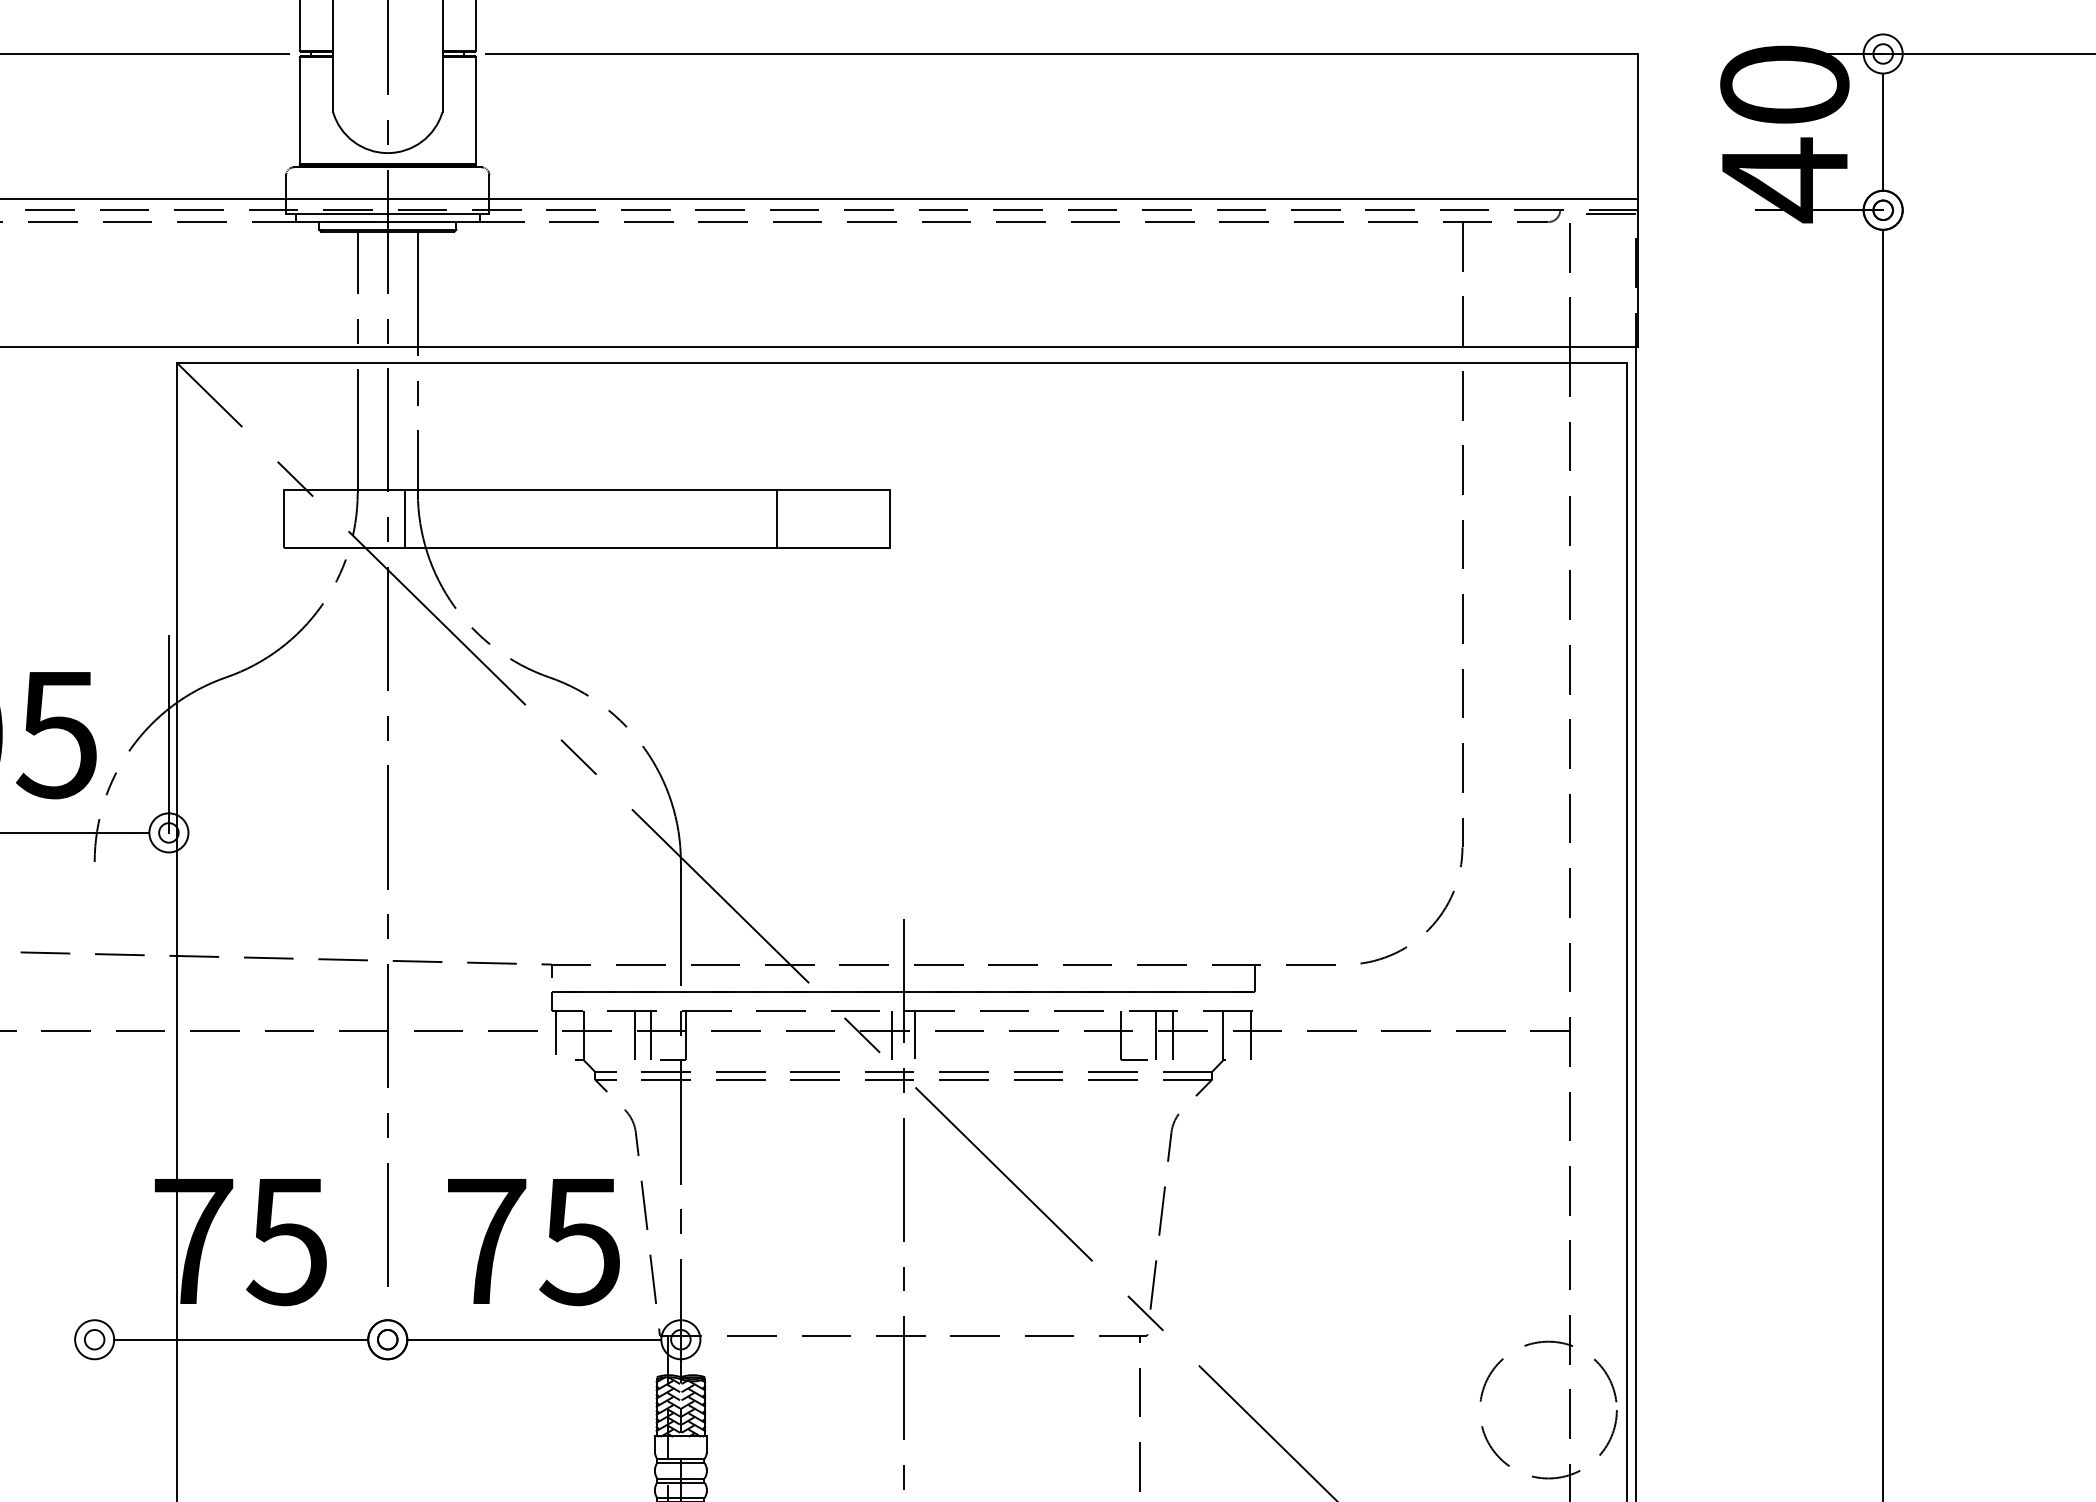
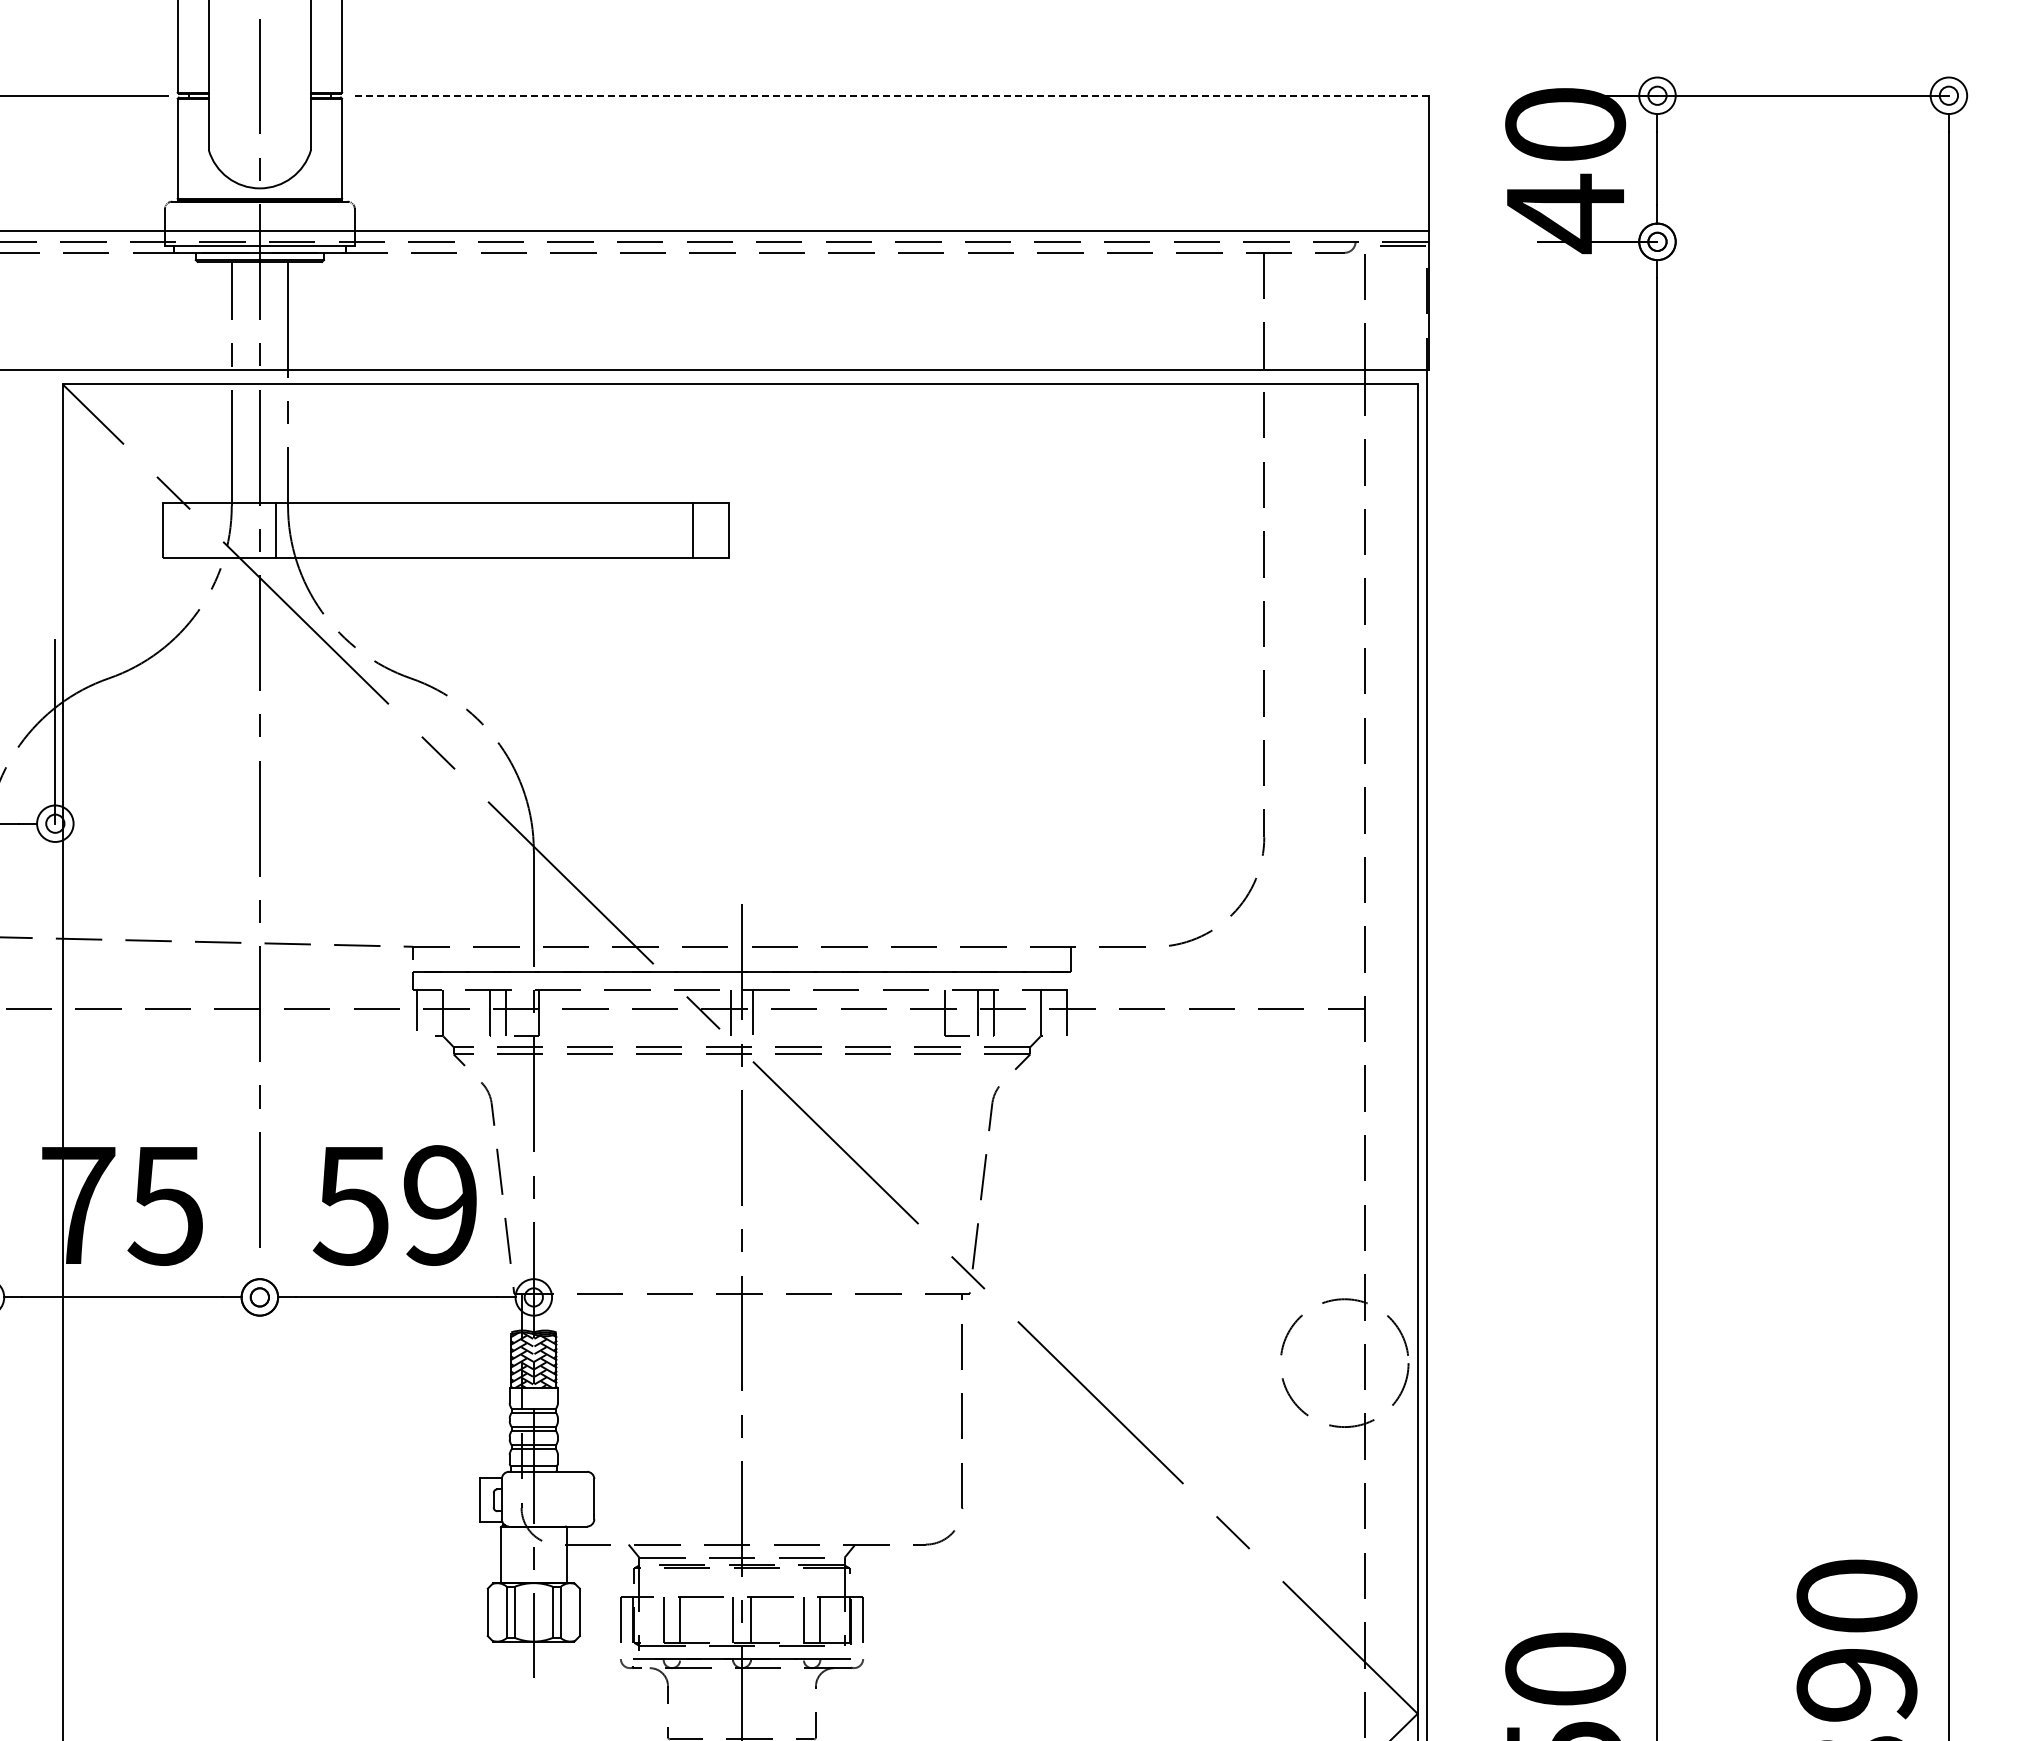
line: (1061, 53) -> (889, 95), solid -> dashed
line: (776, 519) -> (693, 530), moved
text: (531, 1241) -> (394, 1205), 75 -> 59

